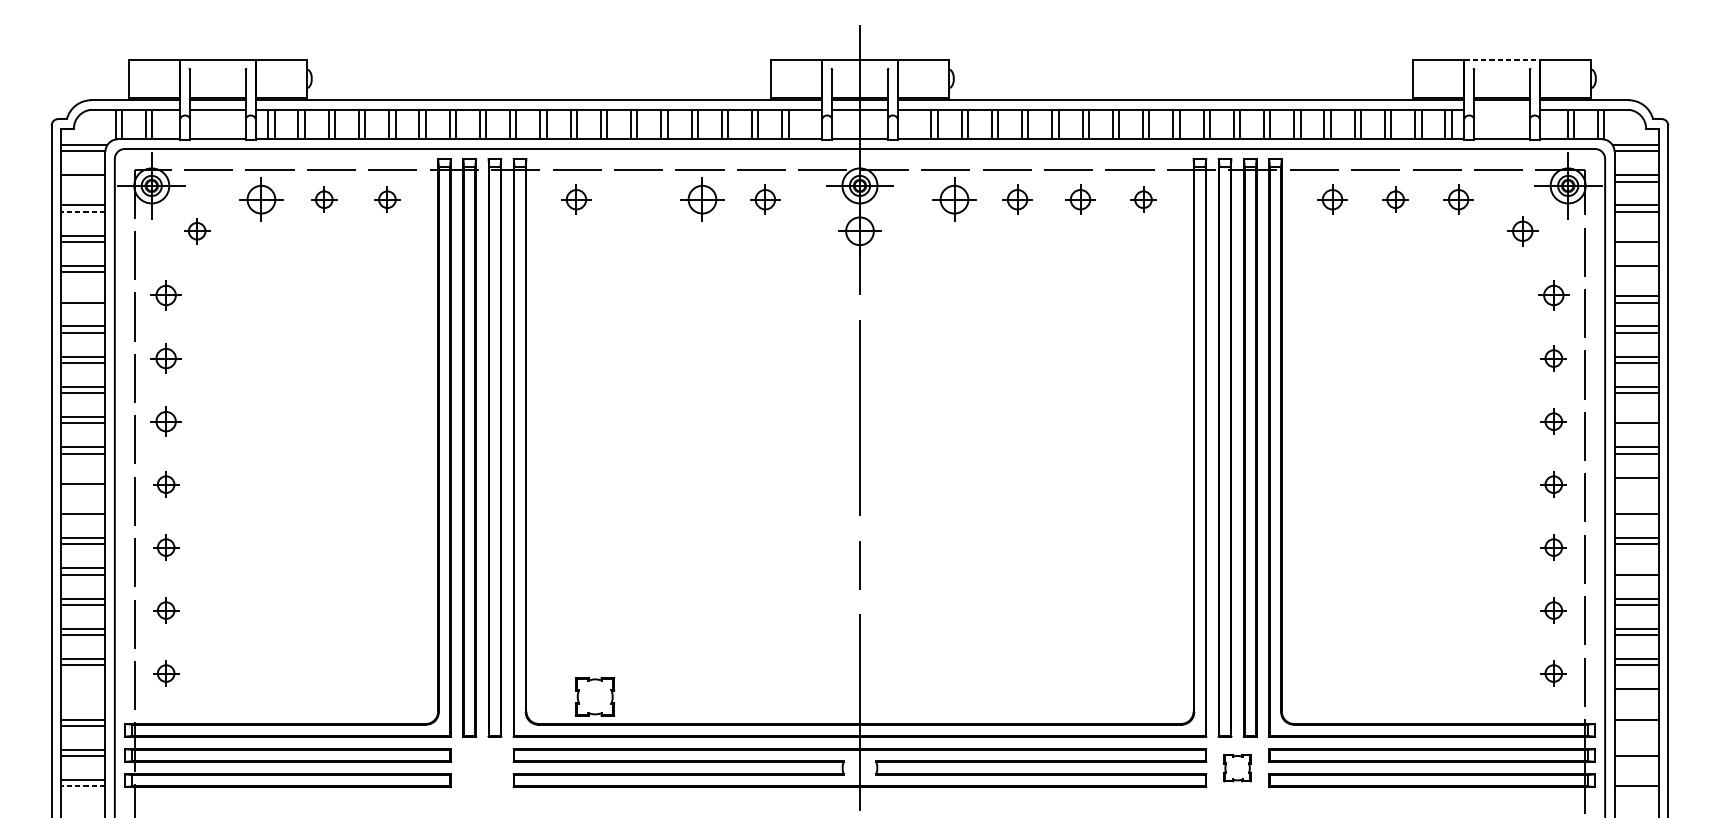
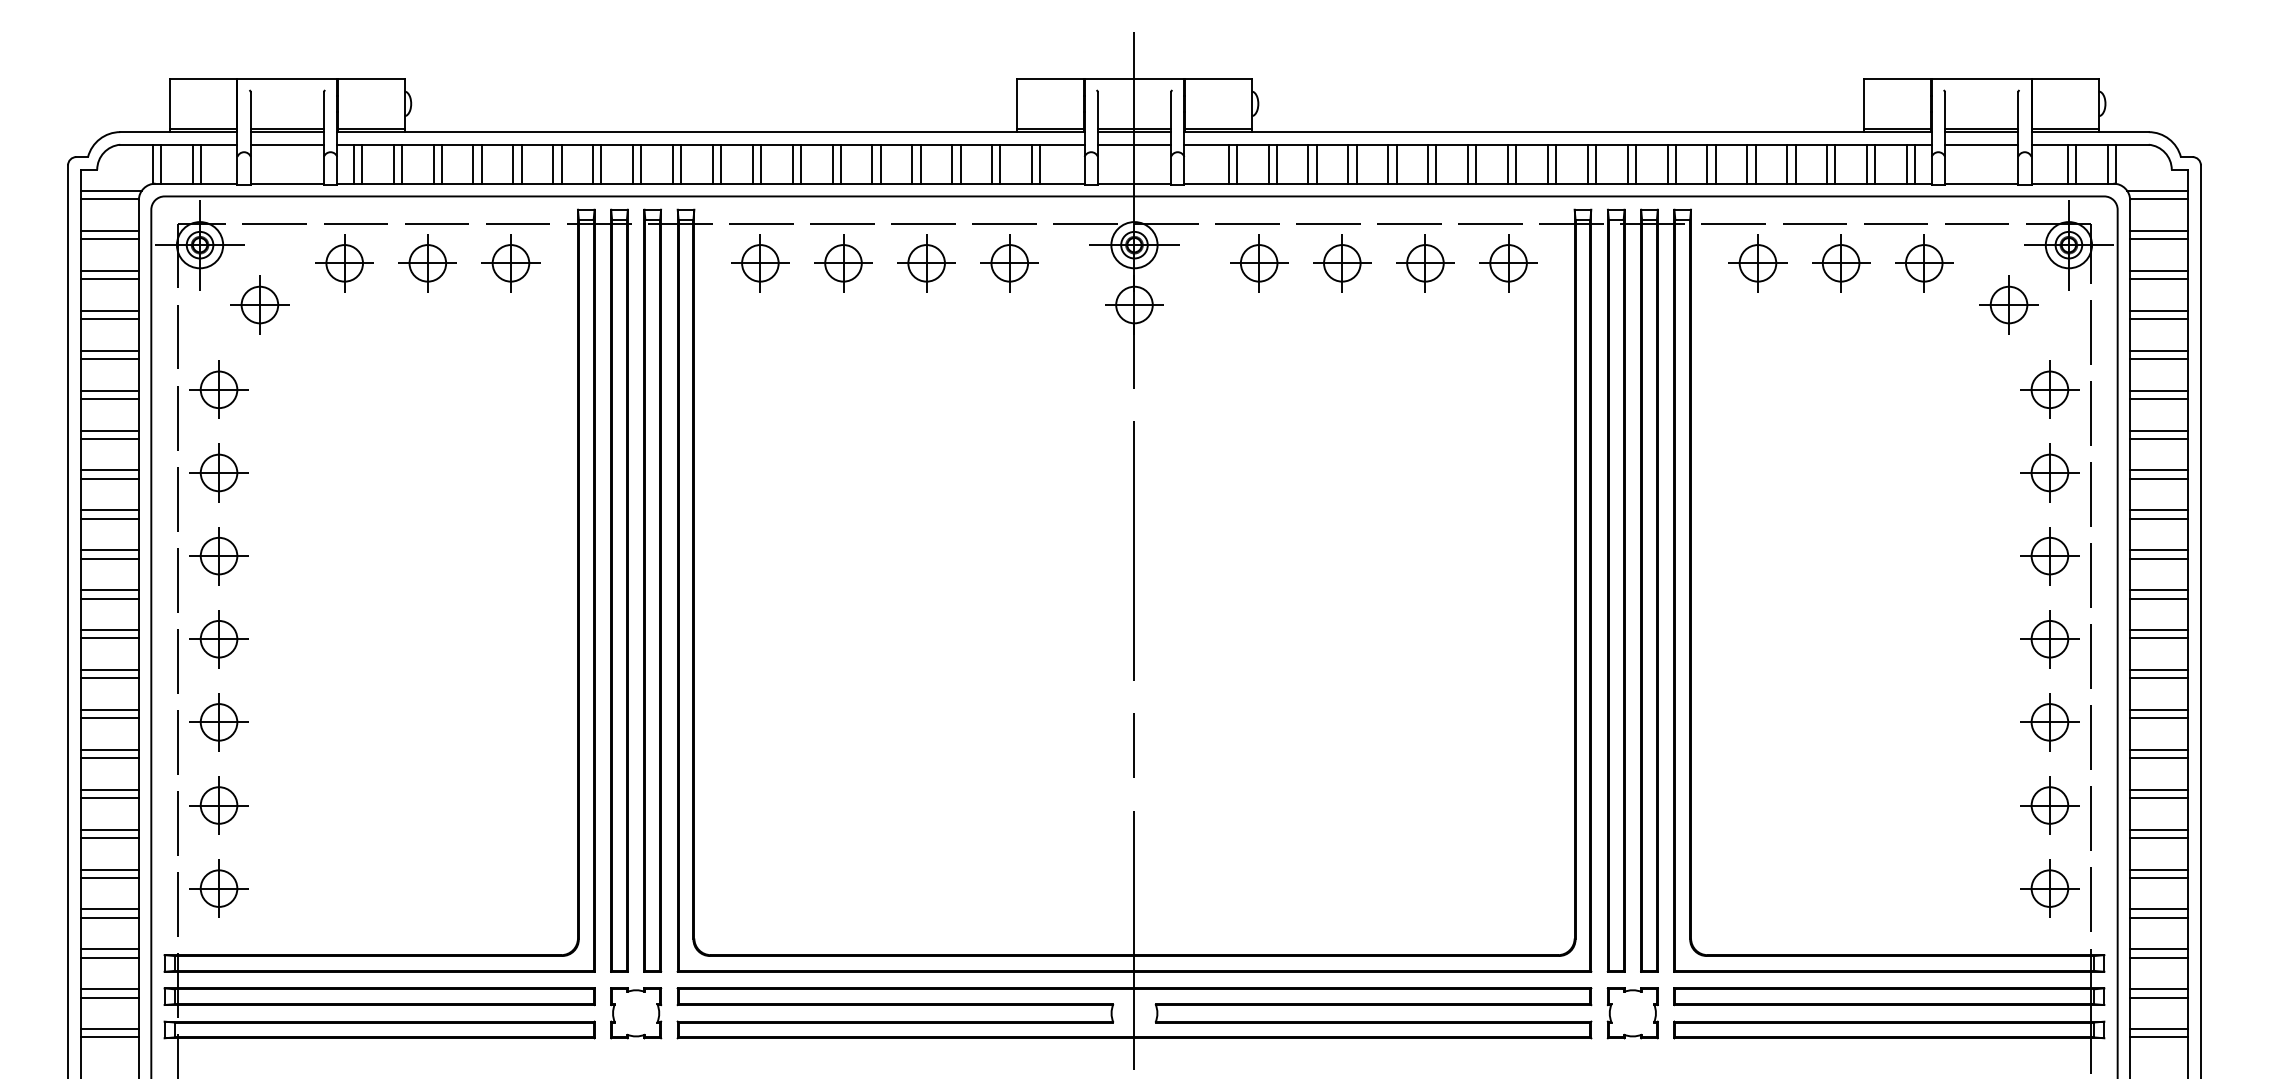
line: (1501, 59) -> (1981, 78), dashed -> solid
line: (1501, 109) -> (1981, 144), added
line: (83, 181) -> (109, 239), added
part: (324, 199) -> (427, 263), size x1.67
part: (387, 199) -> (510, 263), size x1.67
part: (576, 199) -> (760, 263), size x1.43
part: (639, 199) -> (843, 263), added
part: (765, 199) -> (1009, 263), size x1.43
part: (1017, 199) -> (1342, 263), size x1.43
part: (1080, 199) -> (1425, 263), size x1.43
part: (1143, 199) -> (1508, 263), size x1.67
part: (1332, 199) -> (1757, 263), size x1.43
part: (1395, 199) -> (1841, 263), size x1.67
part: (1458, 199) -> (1924, 263), size x1.43
line: (83, 211) -> (109, 279), dashed -> solid
part: (196, 230) -> (259, 304), size x1.67
part: (1522, 230) -> (2008, 304), size x1.43
line: (1636, 235) -> (2159, 310), added
line: (1636, 272) -> (2159, 359), added
part: (165, 295) -> (218, 389), size x1.43
part: (1553, 295) -> (2049, 389), size x1.43
line: (83, 296) -> (109, 390), added
part: (165, 358) -> (218, 472), size x1.43
part: (1553, 358) -> (2049, 472), size x1.67
line: (1636, 417) -> (2159, 550), added
part: (165, 421) -> (218, 556), size x1.43
part: (1553, 421) -> (2049, 556), size x1.67
line: (83, 477) -> (109, 630), added
part: (165, 484) -> (218, 639), size x1.67
part: (1553, 484) -> (2049, 639), size x1.67
line: (1636, 484) -> (2159, 638), added
line: (83, 508) -> (109, 670), added
line: (1636, 508) -> (2159, 670), added
part: (165, 547) -> (218, 722), size x1.67
part: (1553, 547) -> (2049, 722), size x1.67
line: (1636, 568) -> (2159, 749), added
part: (165, 610) -> (218, 805), size x1.67
part: (1553, 610) -> (2049, 805), size x1.67
part: (165, 673) -> (218, 888), size x1.67
part: (1553, 673) -> (2049, 888), size x1.67
line: (83, 689) -> (109, 909), added
line: (83, 695) -> (109, 917), added
line: (1636, 695) -> (2159, 917), added
part: (595, 697) -> (636, 1013), moved
line: (1636, 725) -> (2159, 957), added
line: (1636, 750) -> (2159, 989), added
part: (1237, 768) -> (1632, 1013), size x1.43
line: (1636, 780) -> (2159, 1029), added
line: (83, 786) -> (109, 1037), dashed -> solid

